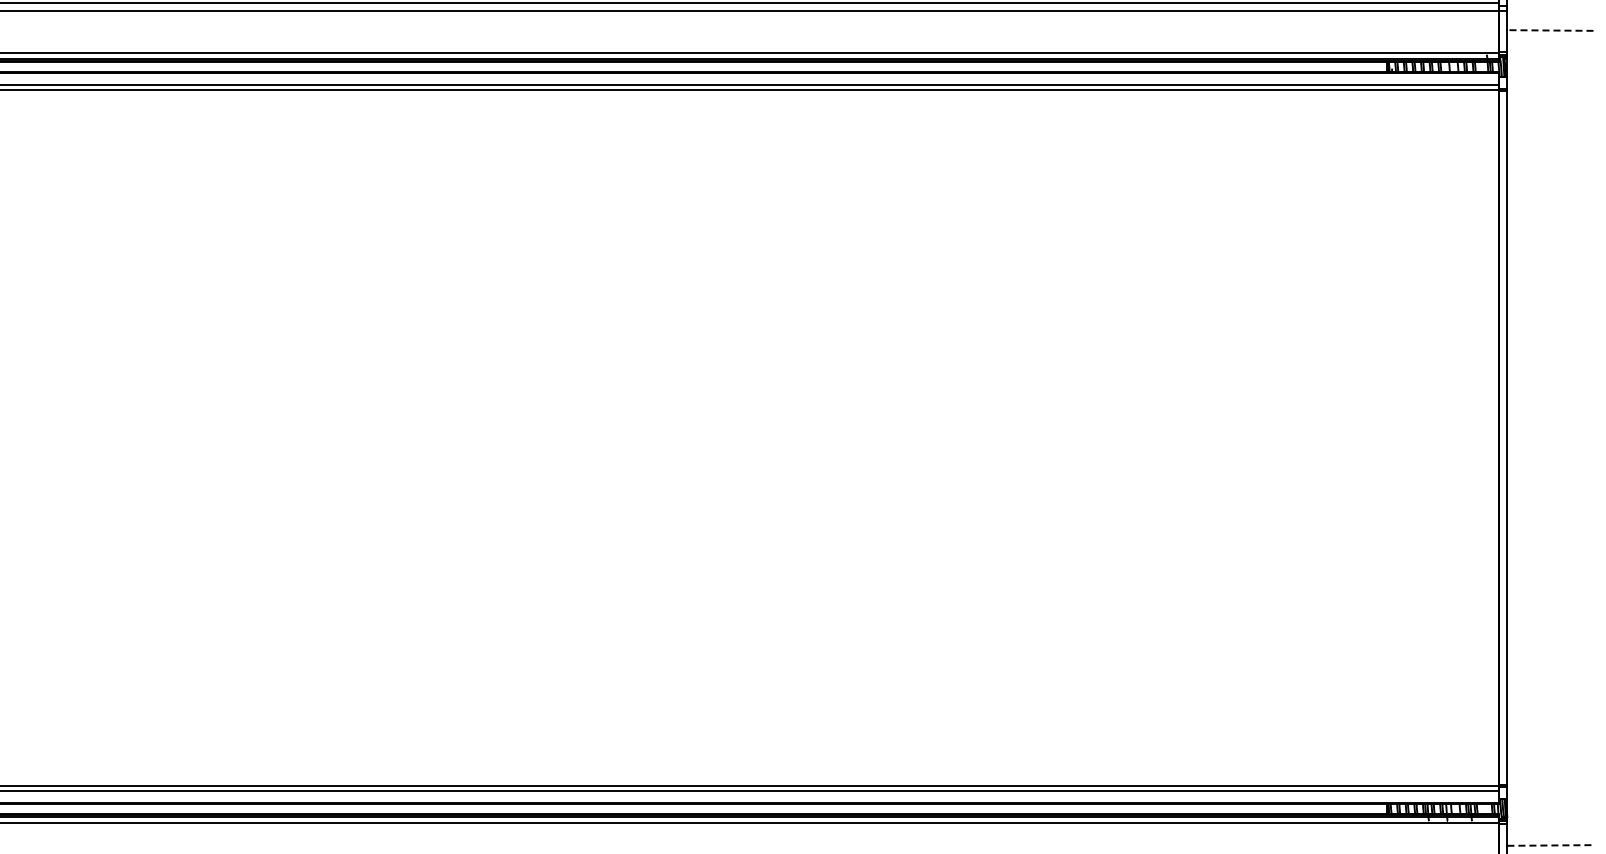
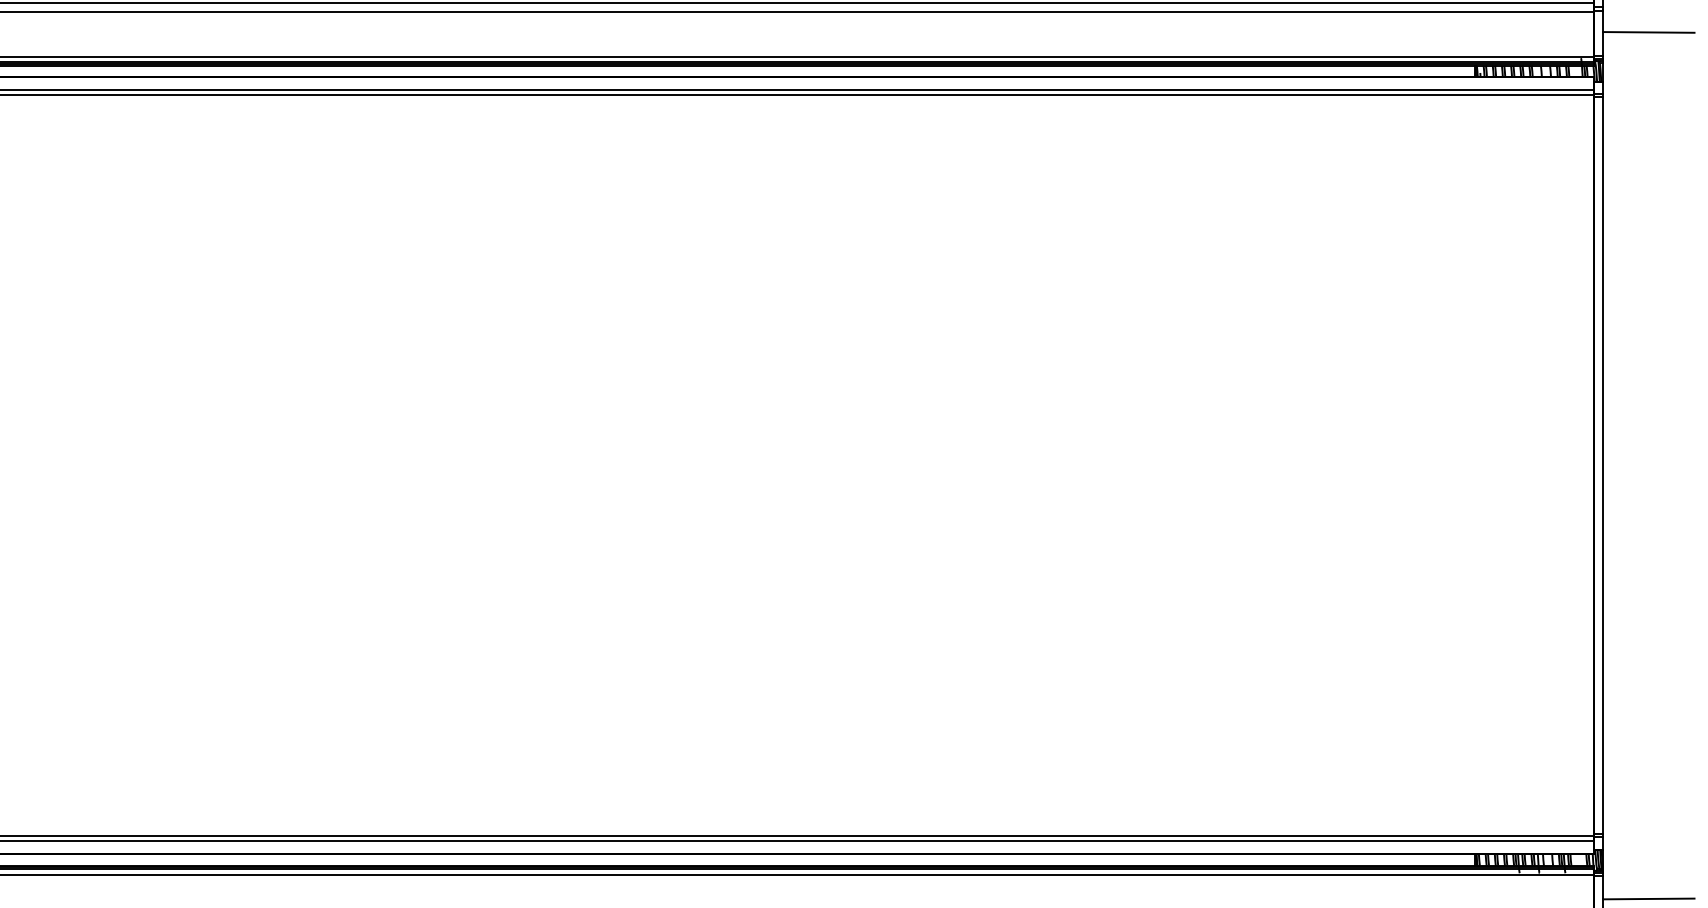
line: (1549, 30) -> (1647, 32), dashed -> solid
line: (1550, 845) -> (1648, 898), dashed -> solid

